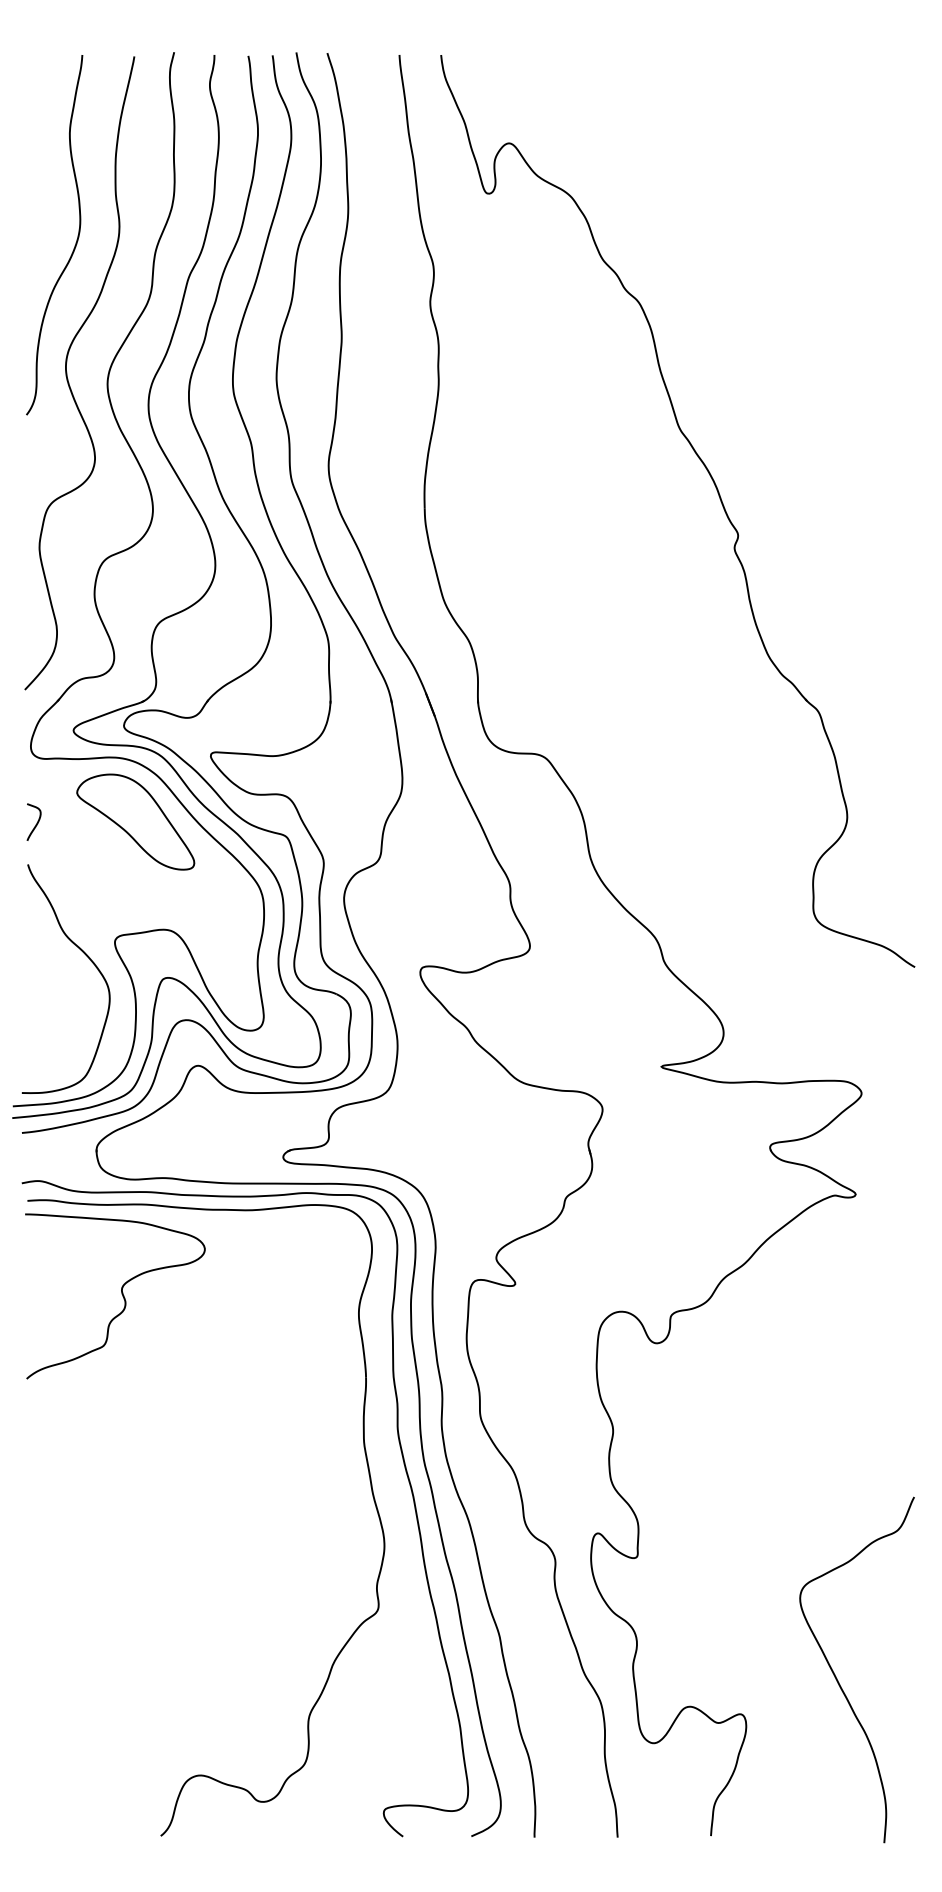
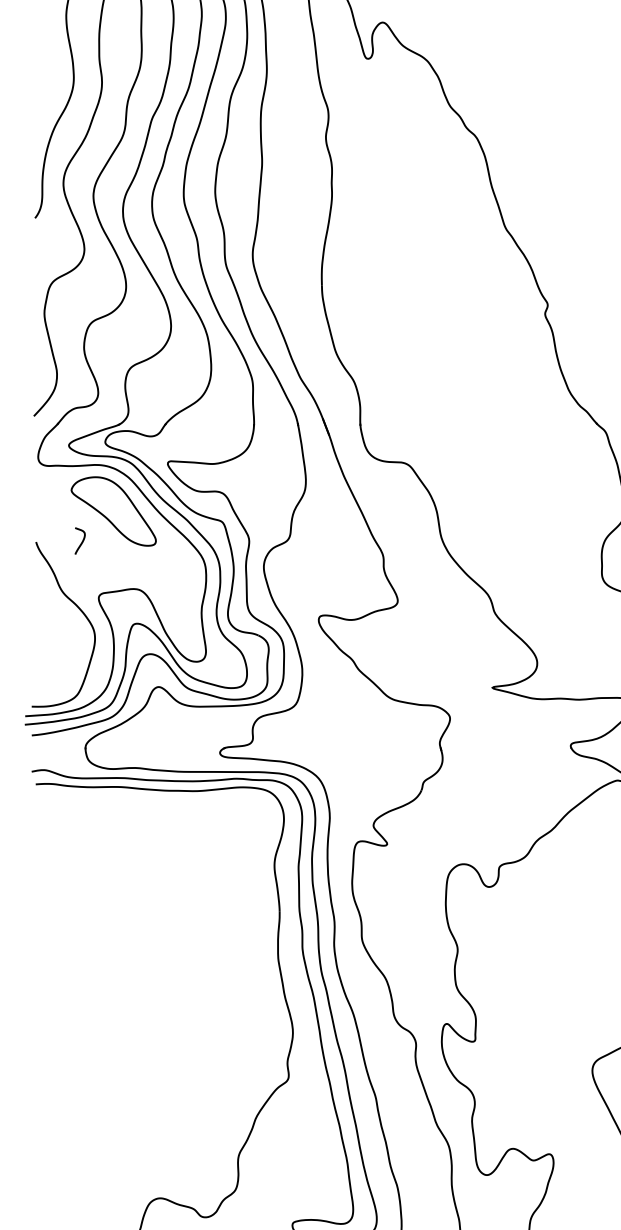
curve: (36, 822) -> (81, 541), moved
curve: (121, 1294) -> (103, 851), removed

